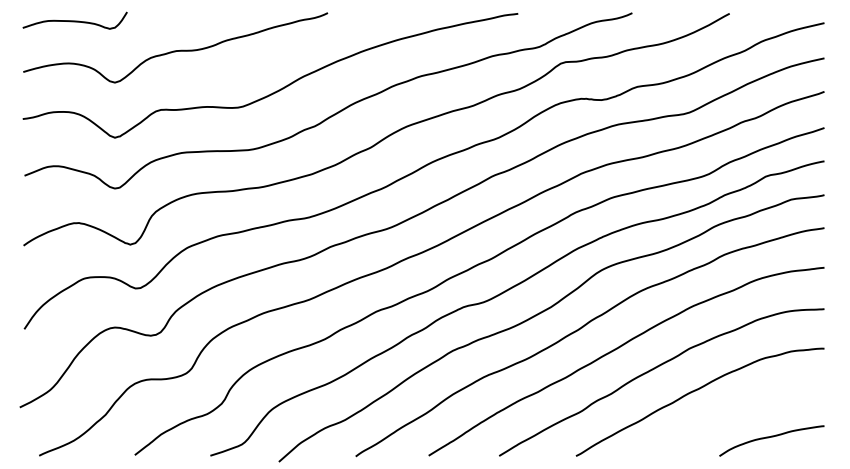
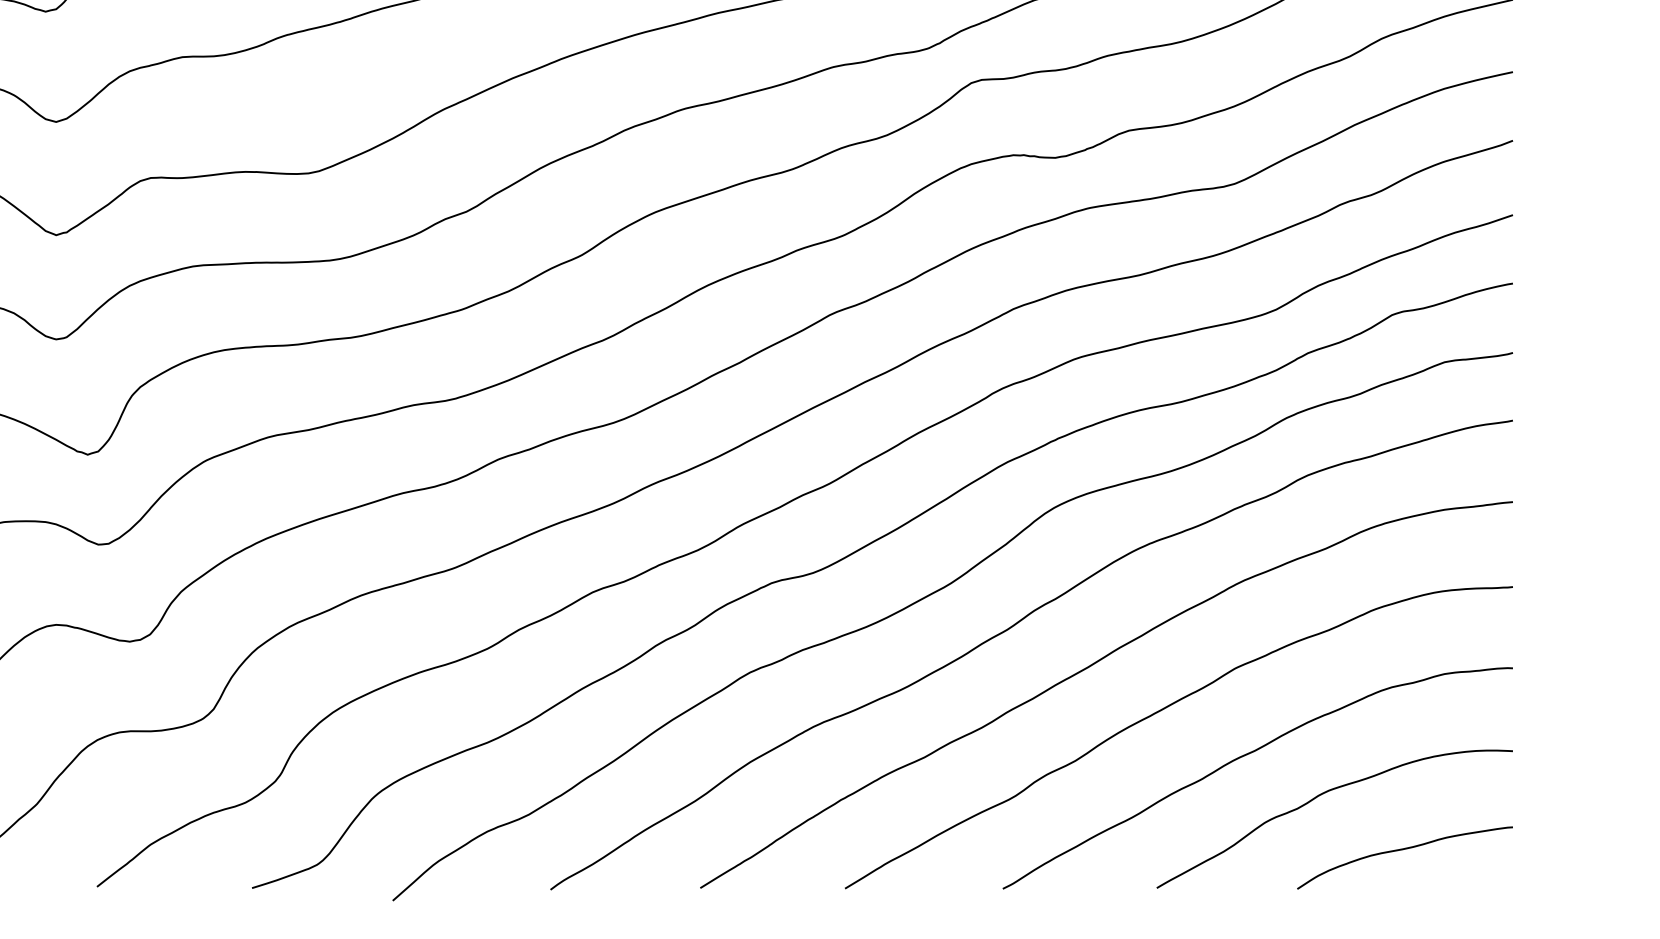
curve: (729, 412) -> (1317, 799), added

